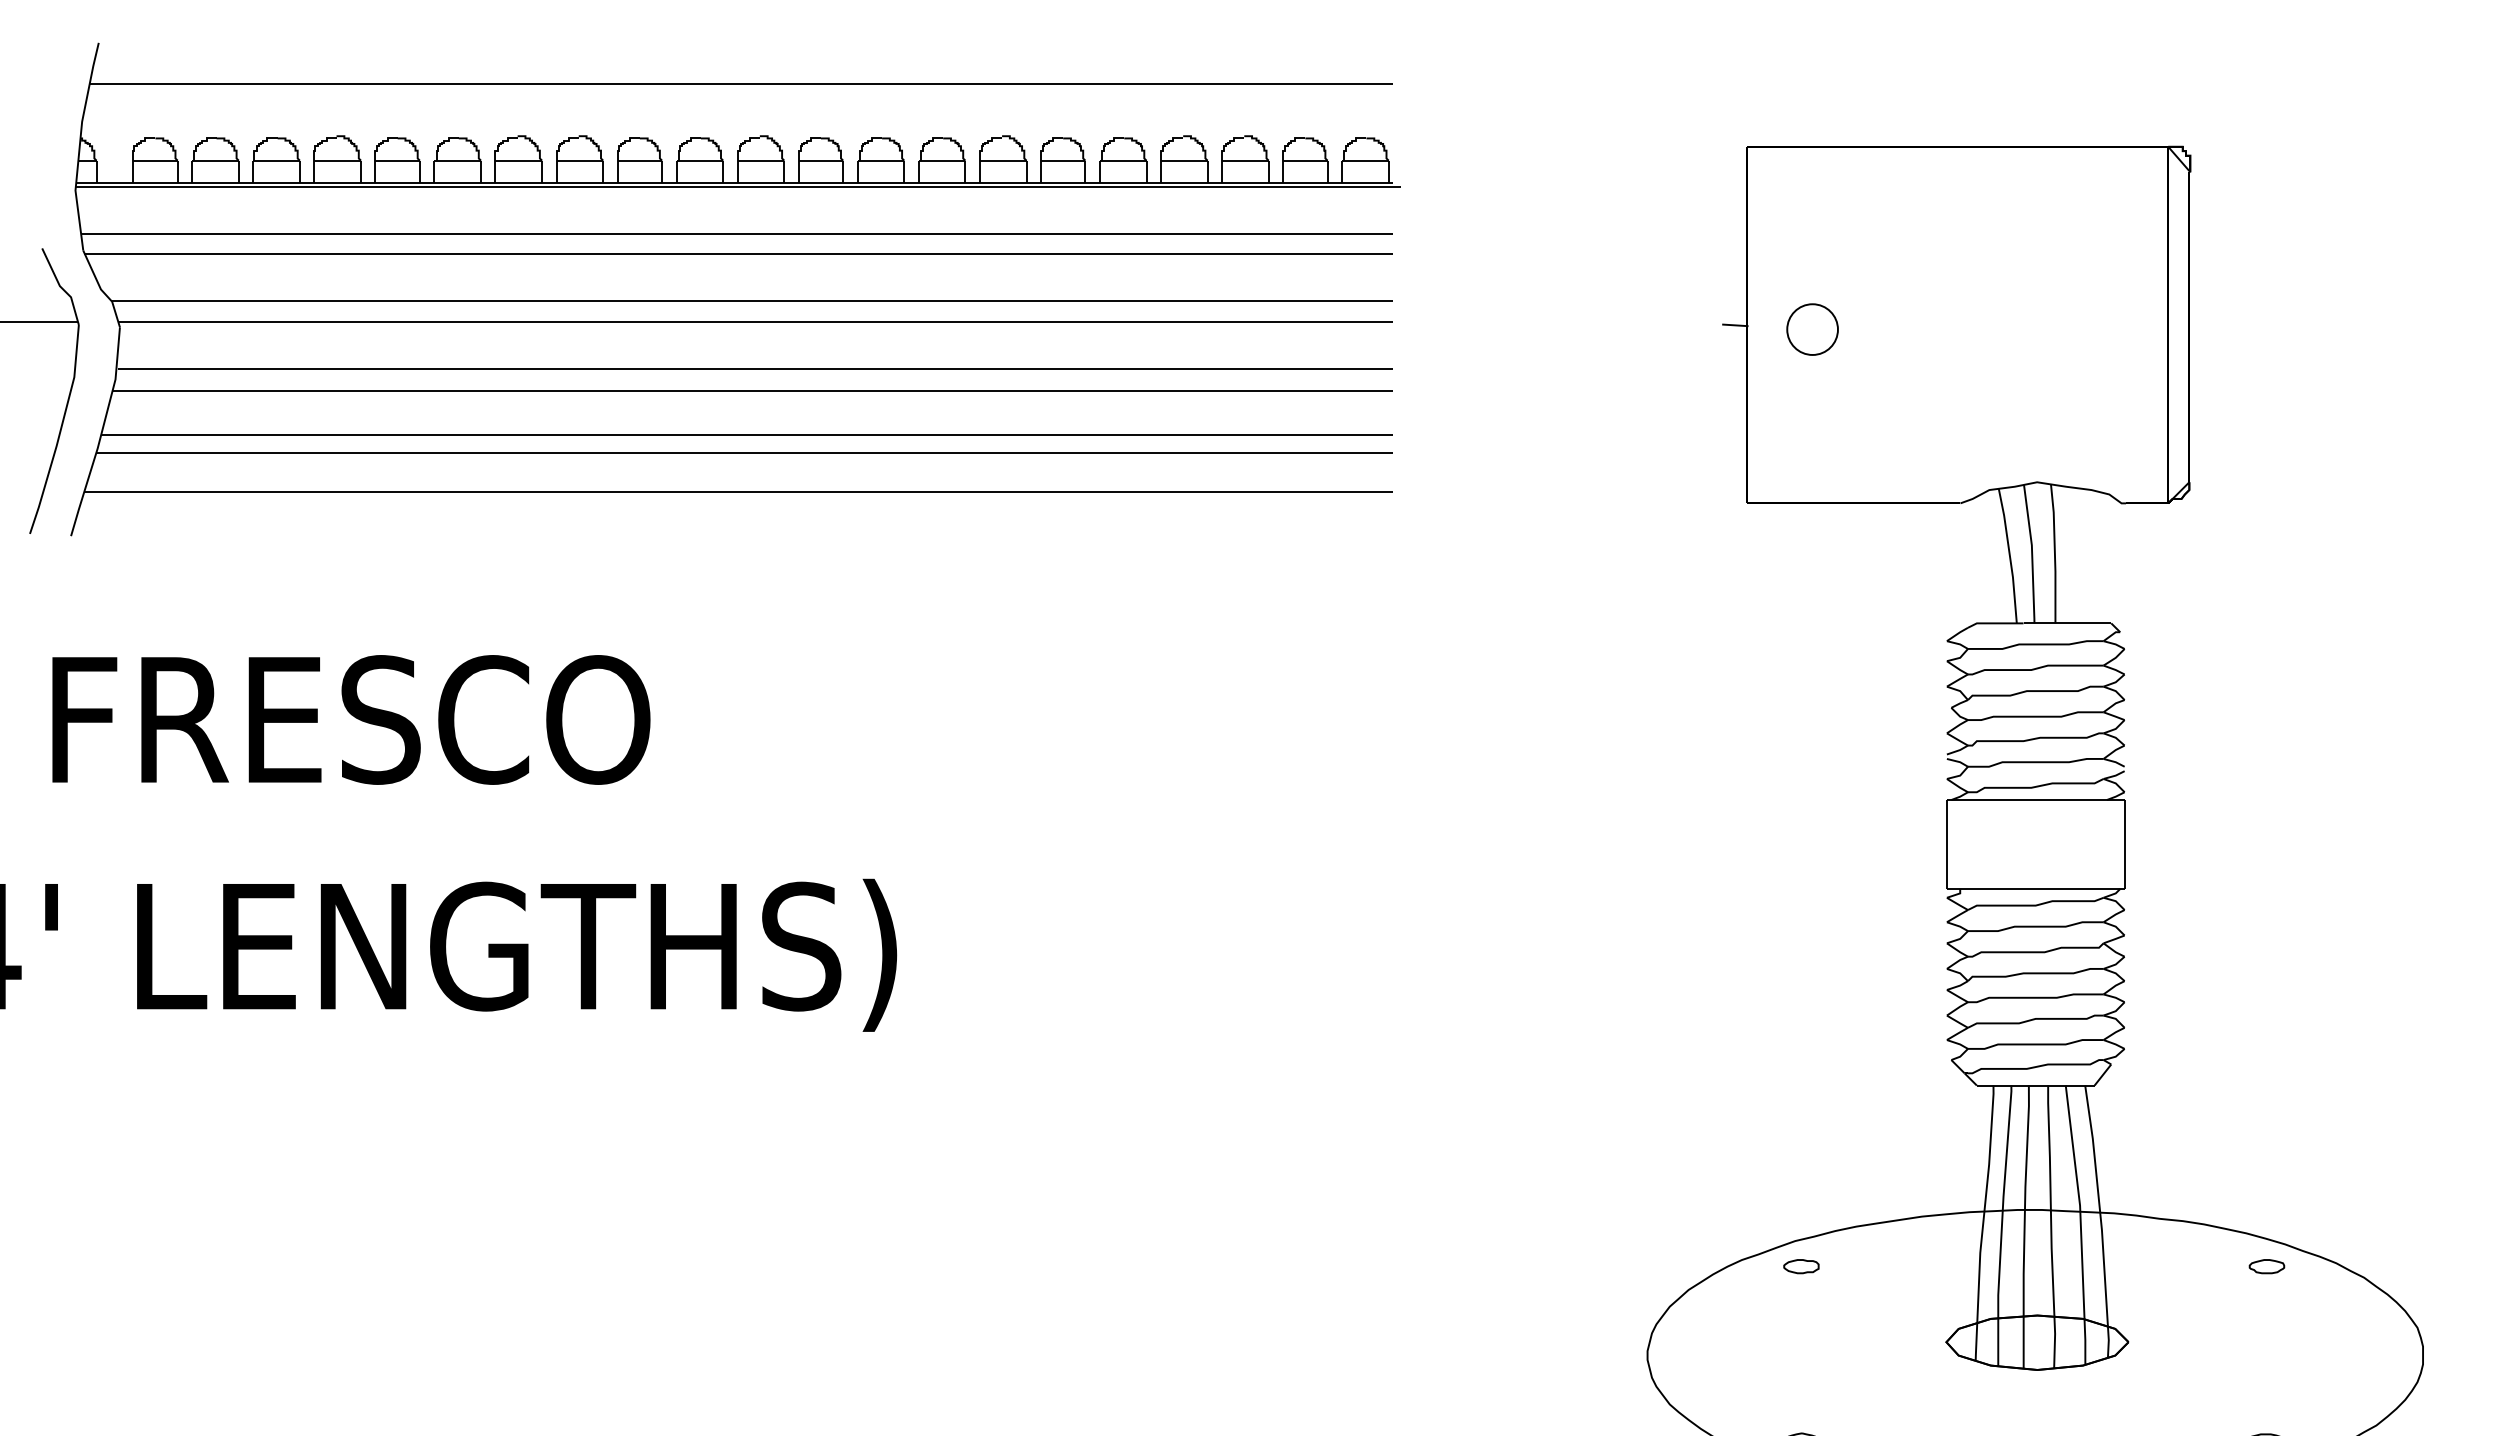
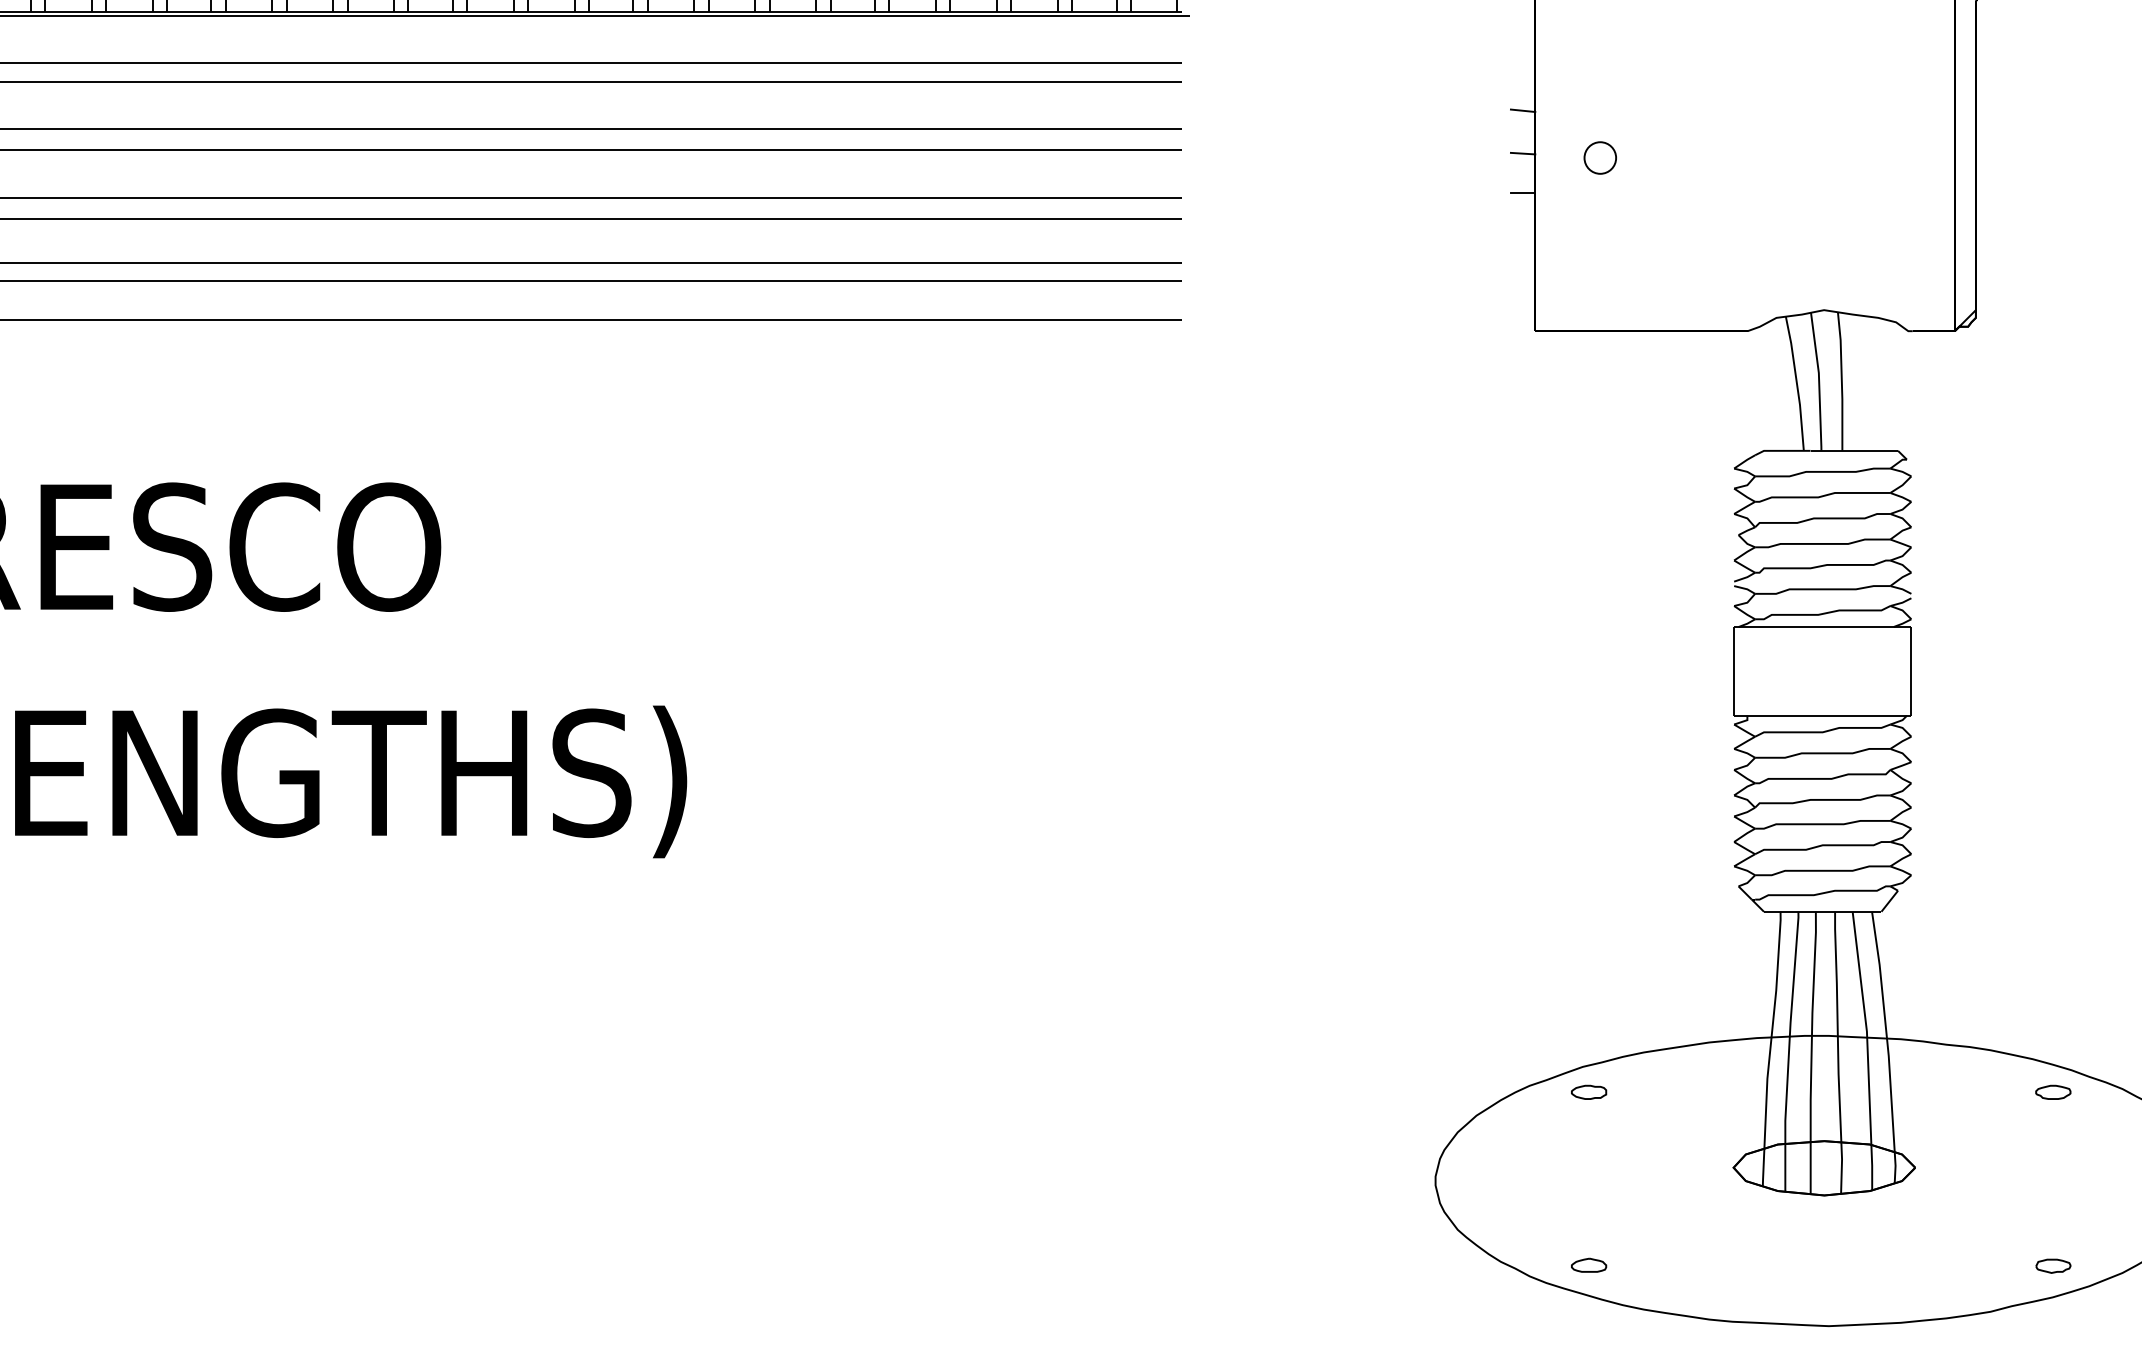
line: (1735, 282) -> (1523, 110), added
circle: (1812, 329) -> (1600, 157), size x0.62
line: (1735, 365) -> (1523, 193), added

